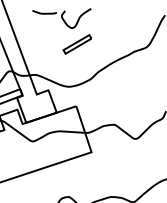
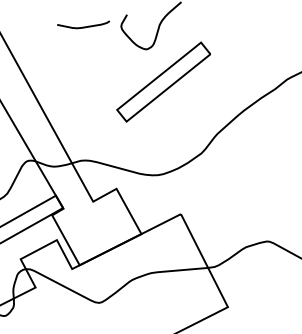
part: (77, 44) -> (163, 82), size x1.67

